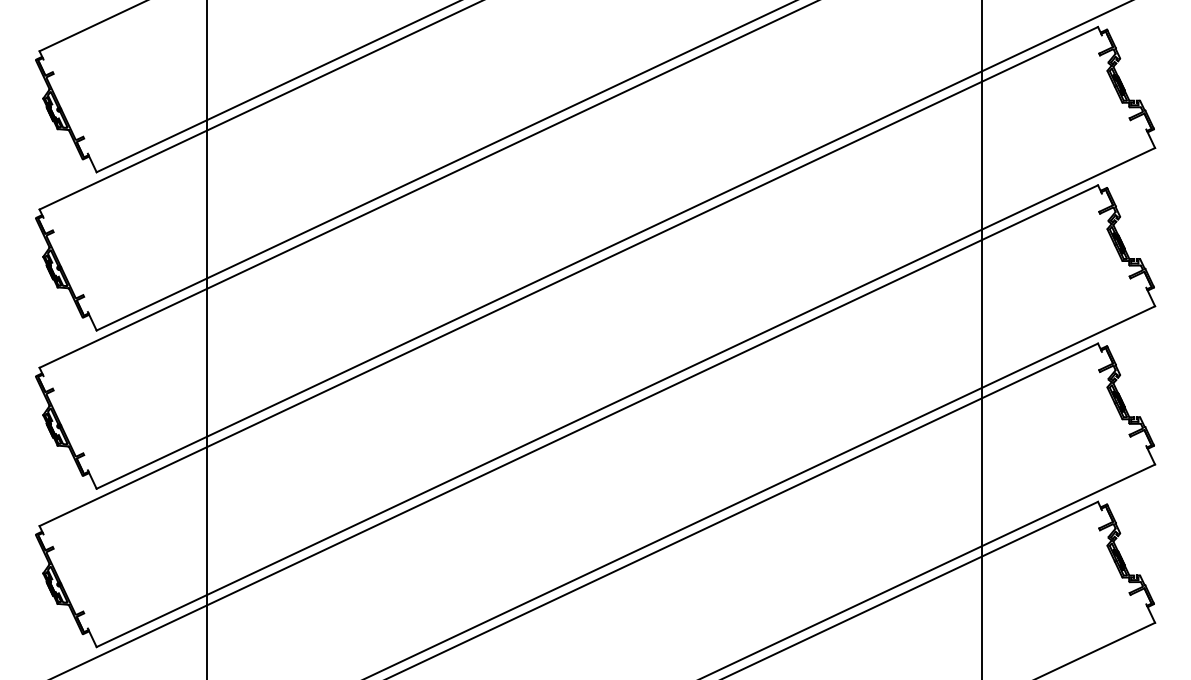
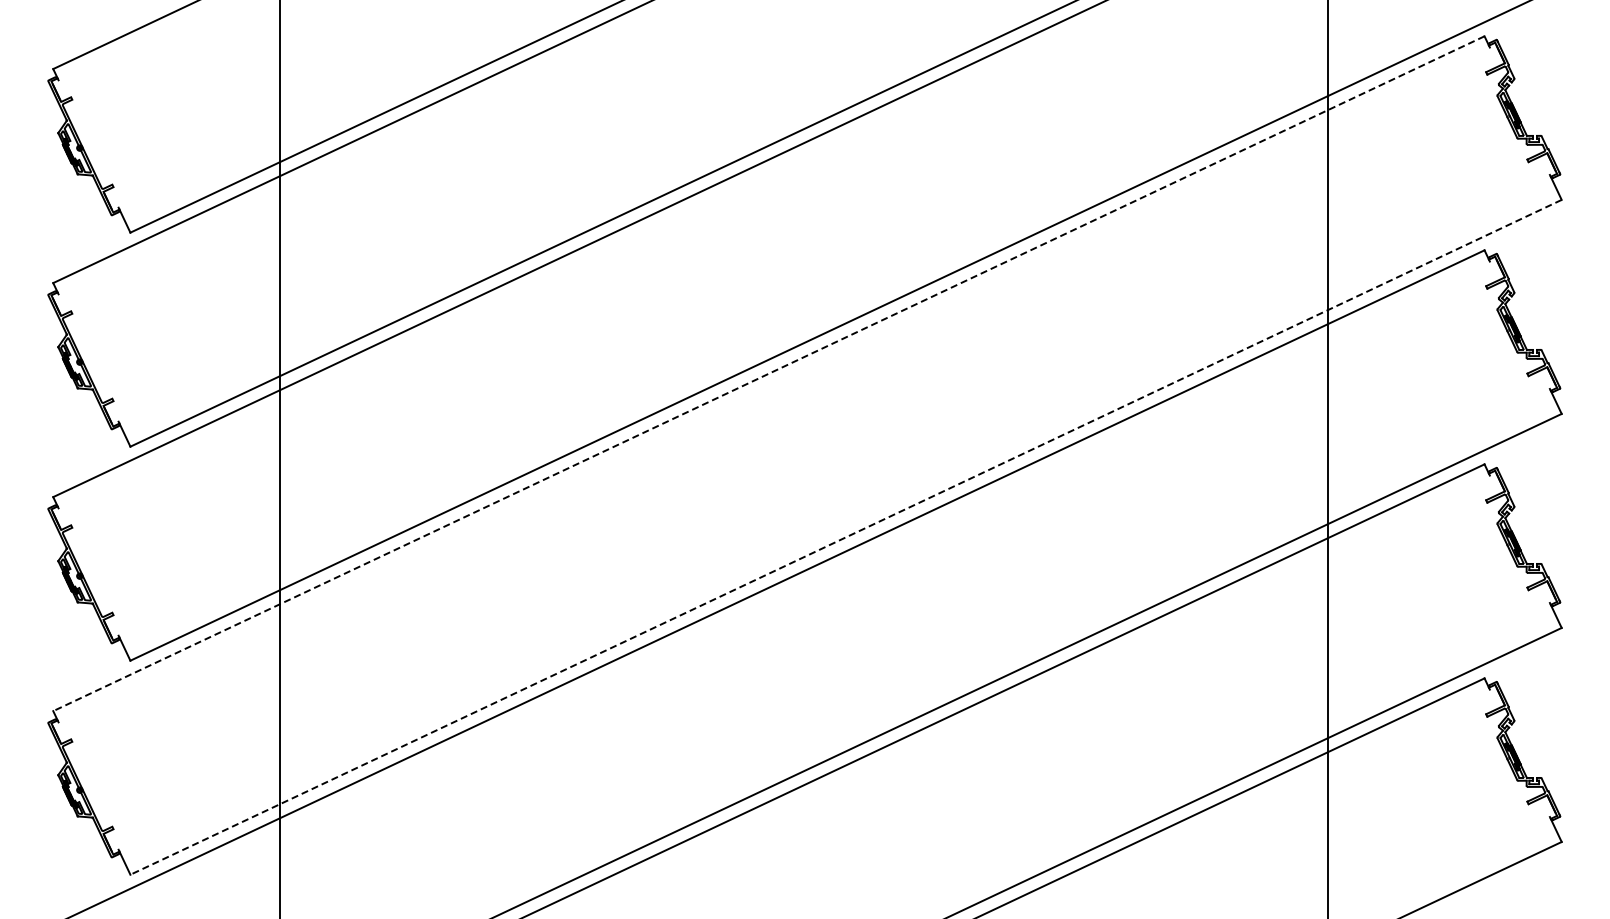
line: (568, 276) -> (768, 373), solid -> dashed
line: (625, 397) -> (845, 537), solid -> dashed

